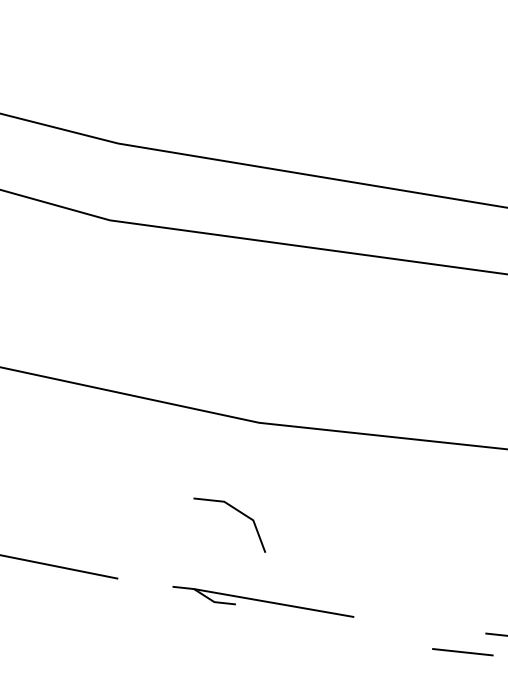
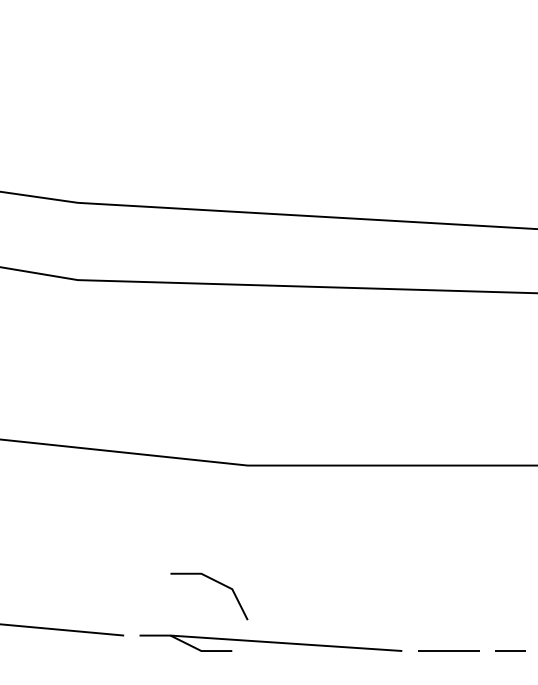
part: (238, 512) -> (216, 582), moved
part: (263, 601) -> (270, 642), size x1.43
line: (462, 651) -> (448, 650), moved

